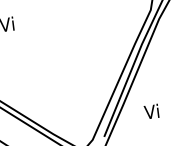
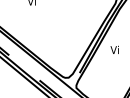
text: (151, 110) -> (114, 49), moved

